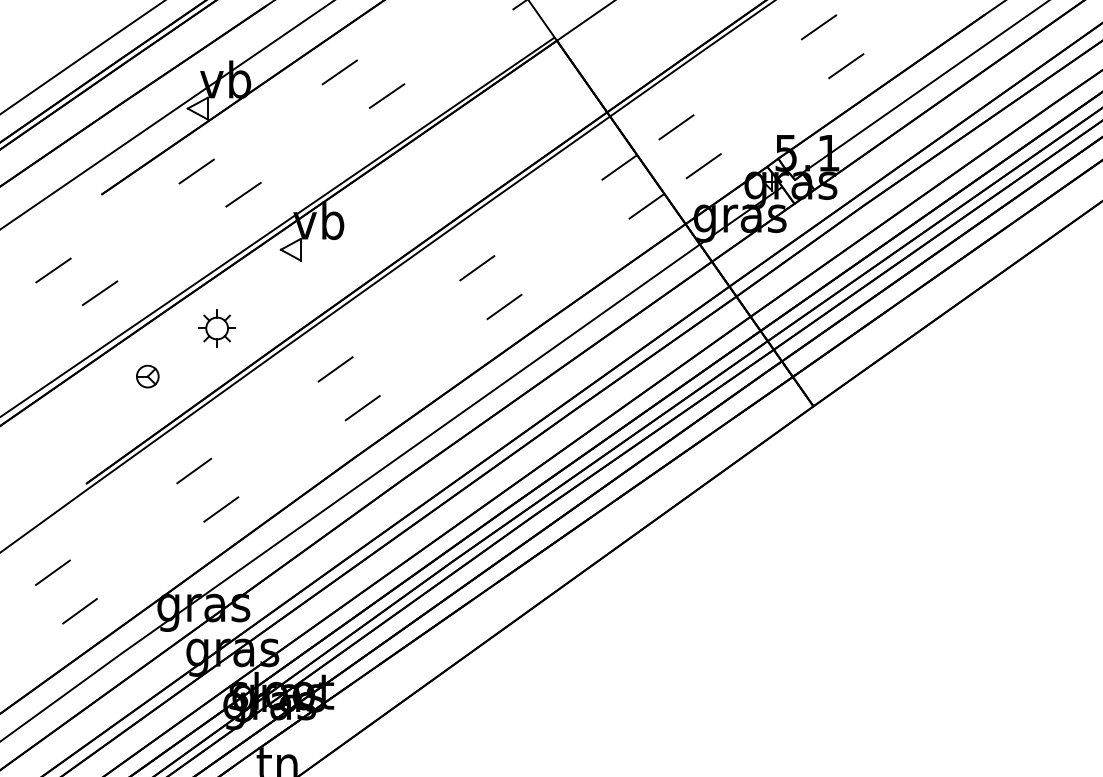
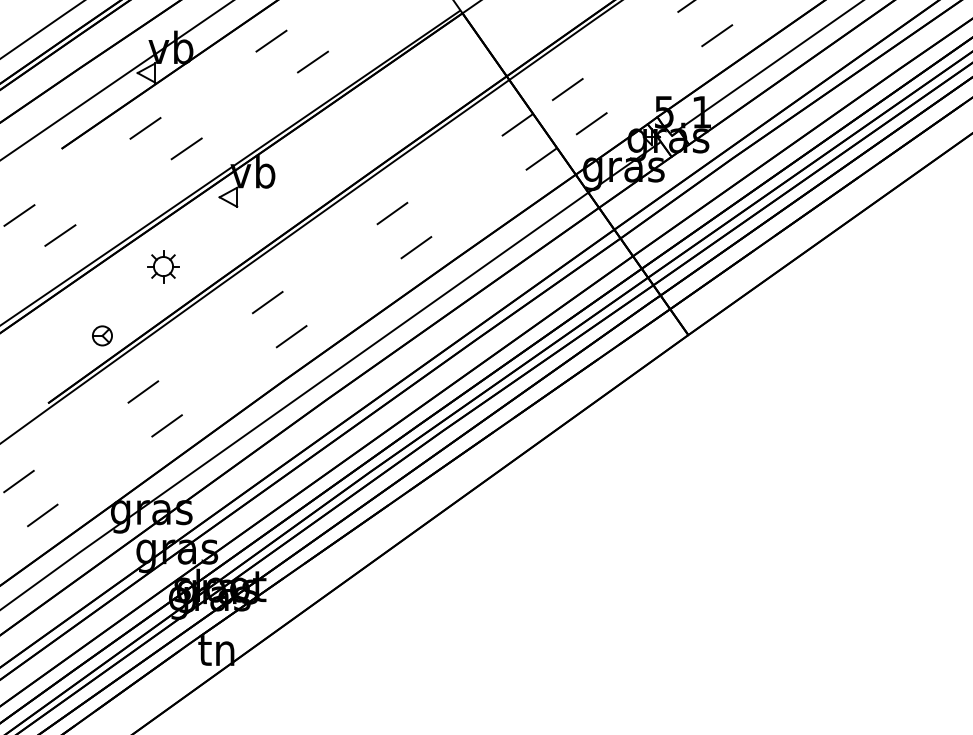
part: (147, 376) -> (102, 335), moved

